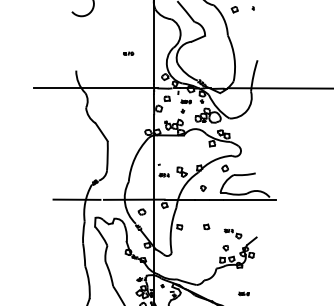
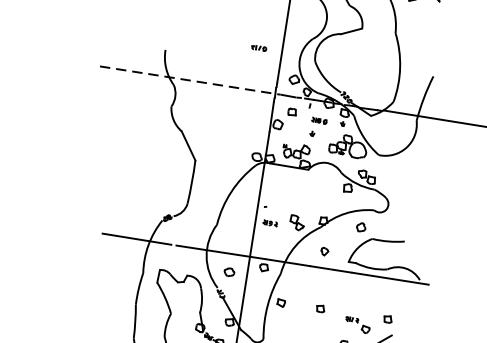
part: (128, 53) -> (259, 47), moved
line: (95, 88) -> (189, 80), solid -> dashed
part: (252, 226) -> (387, 318), added

